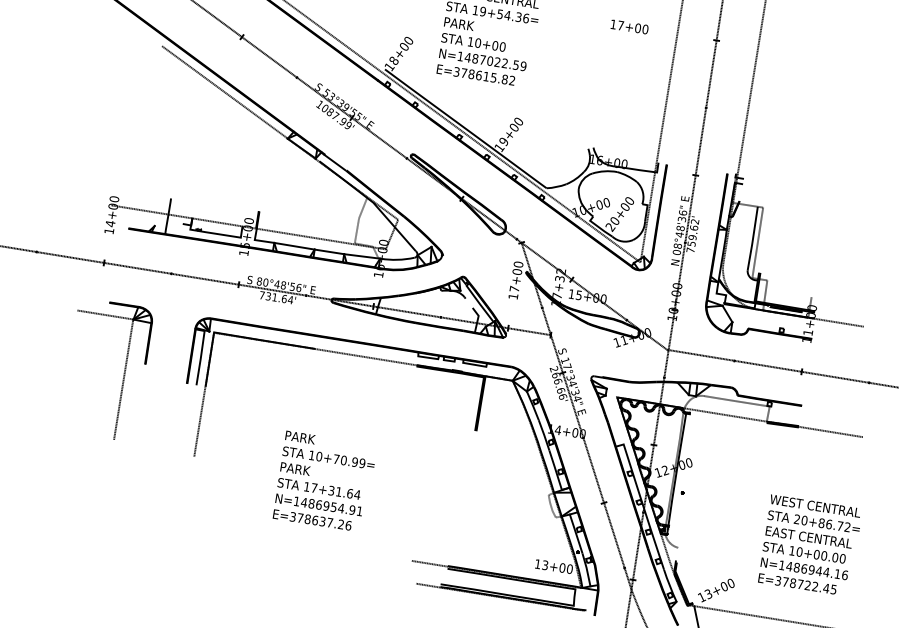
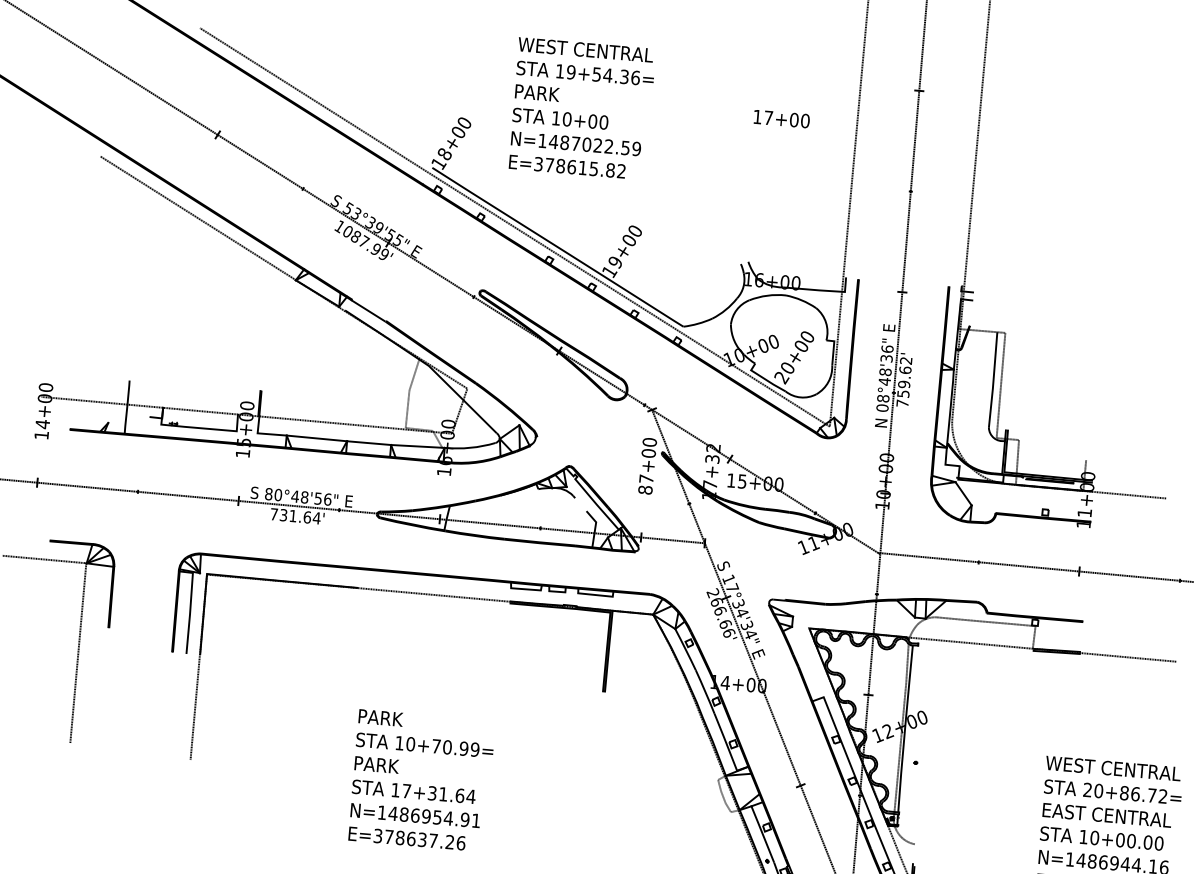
text: (629, 26) -> (781, 118), moved
text: (513, 296) -> (645, 490), 17+00 -> 87+00
text: (323, 480) -> (419, 779), moved

